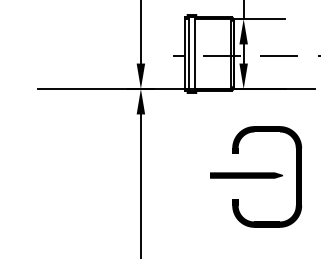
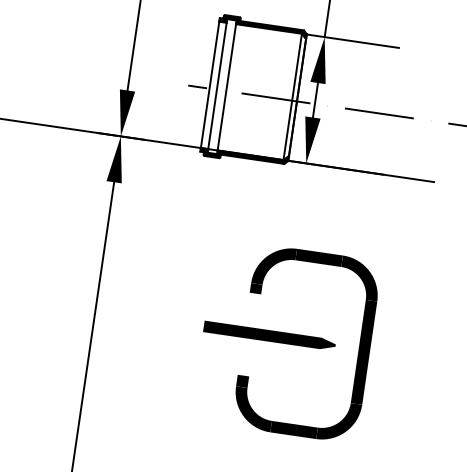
part: (256, 176) -> (287, 340), moved

